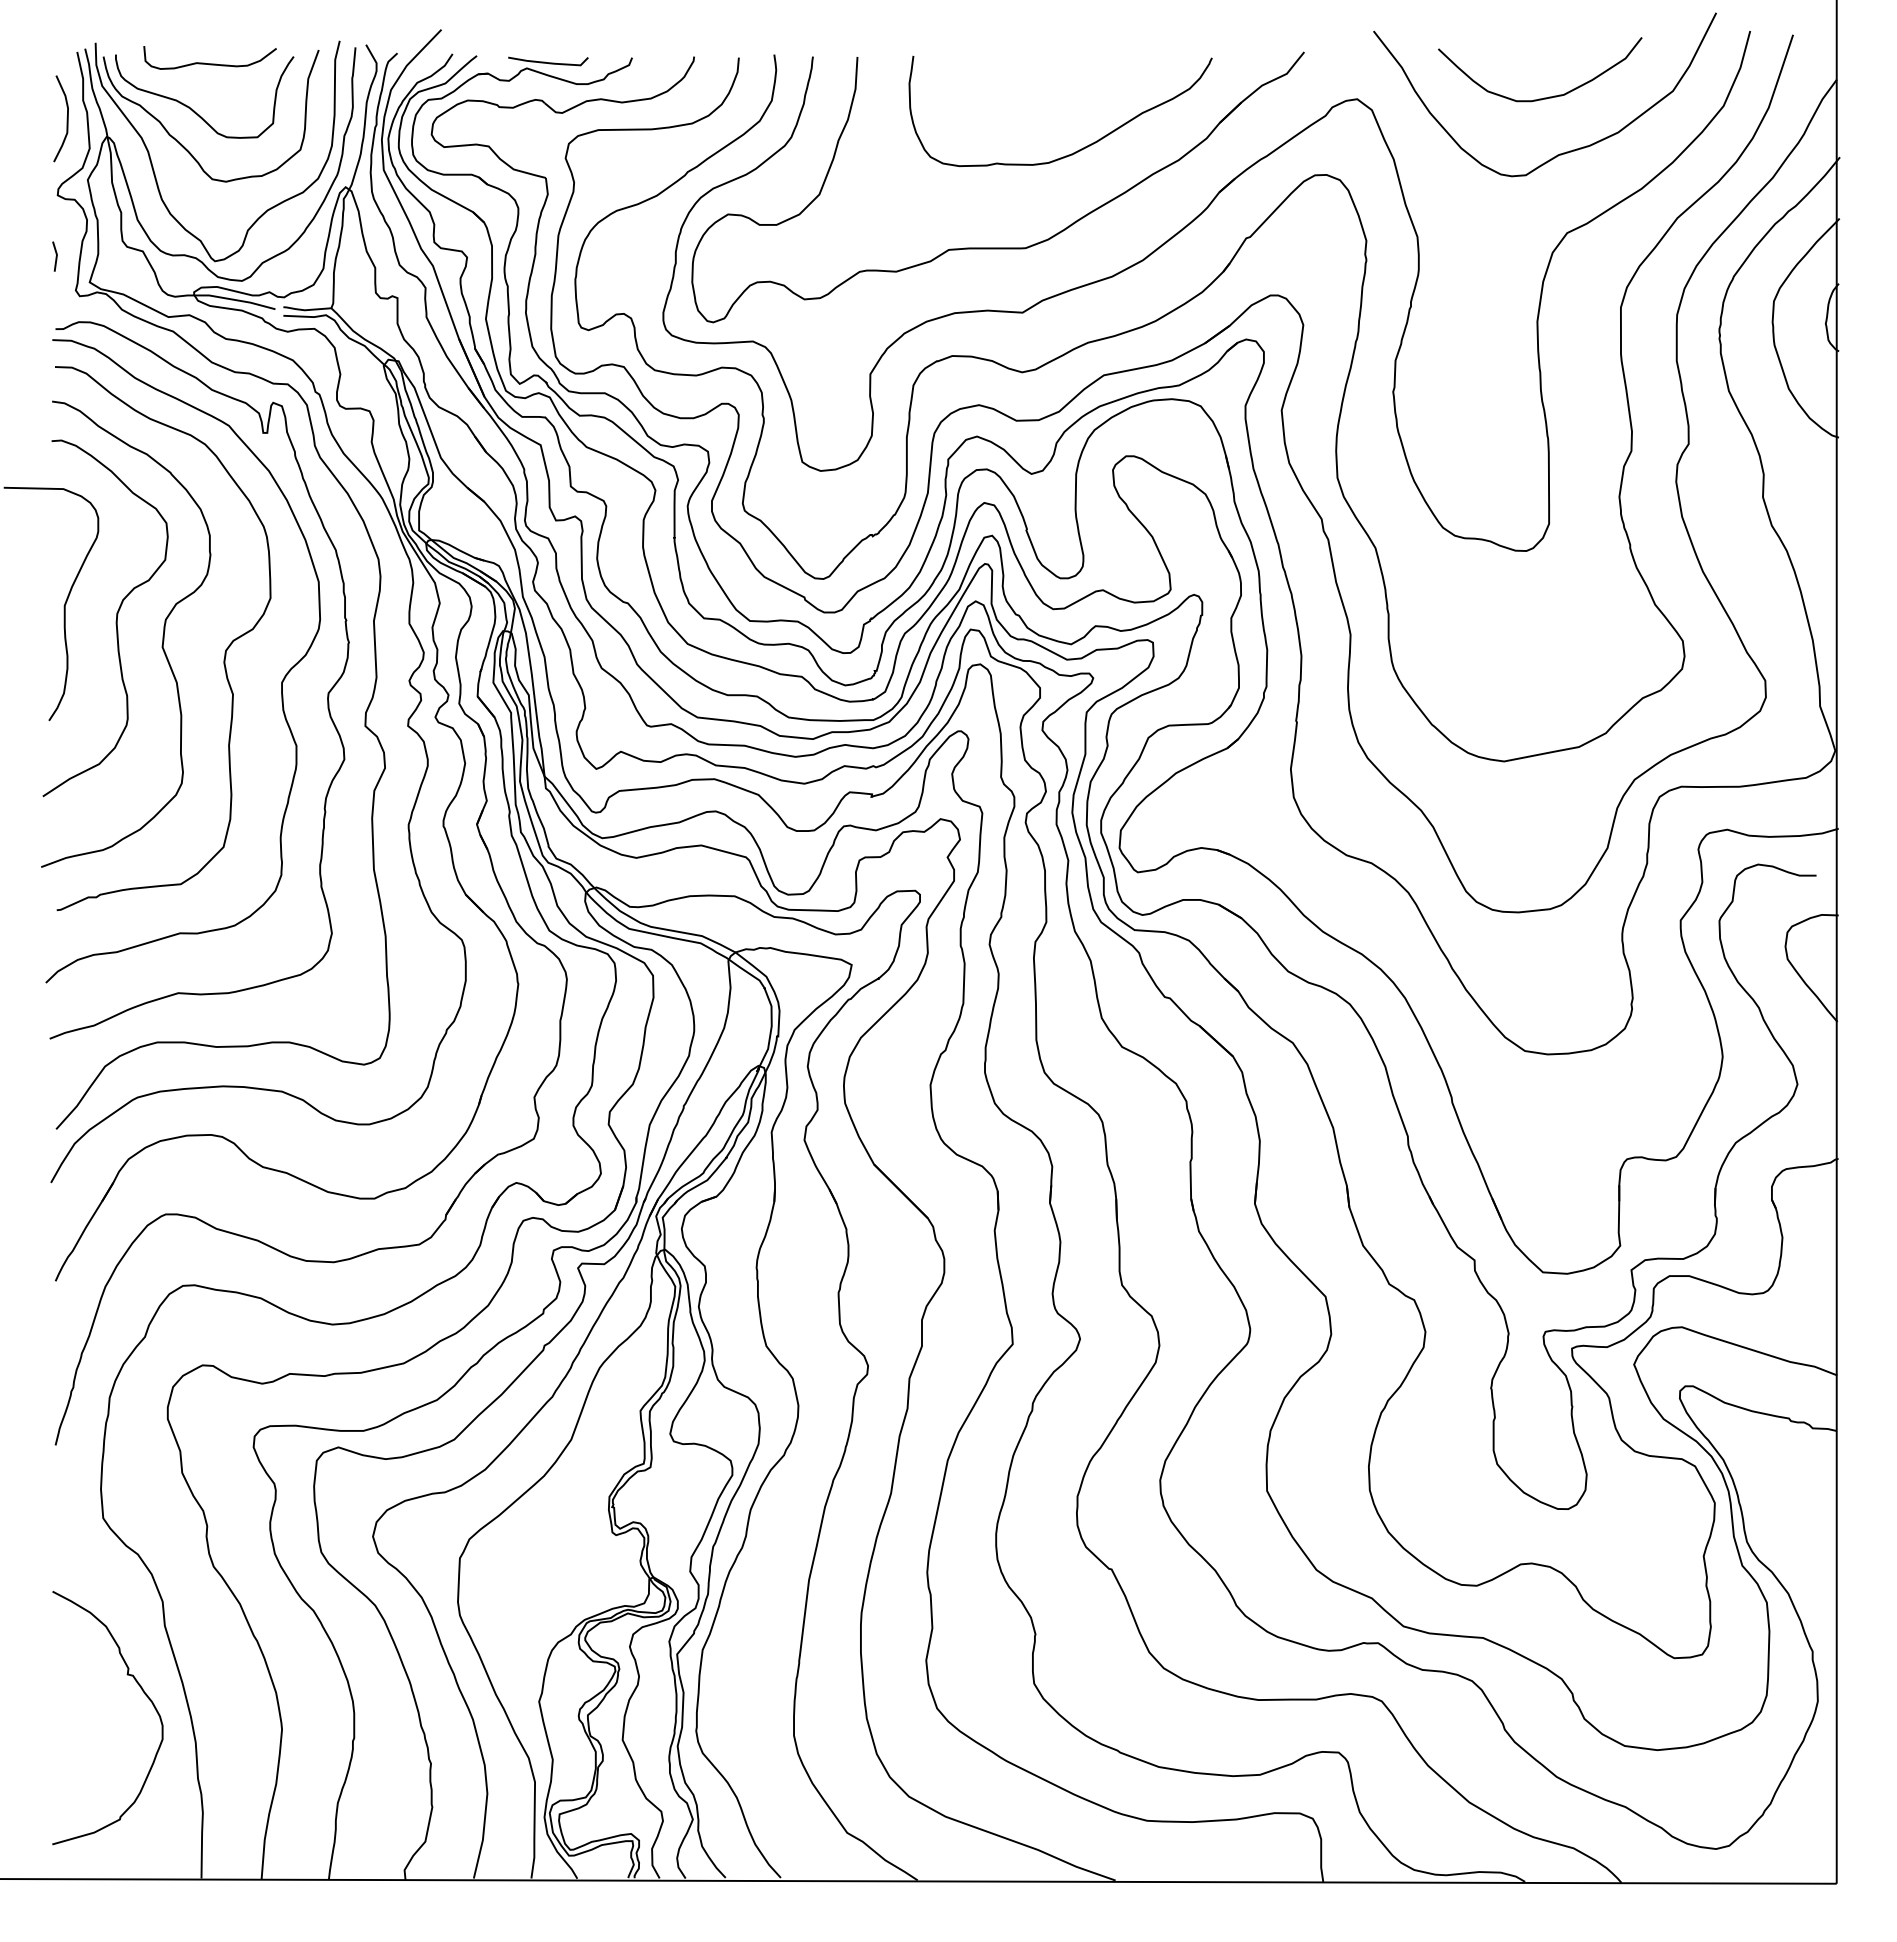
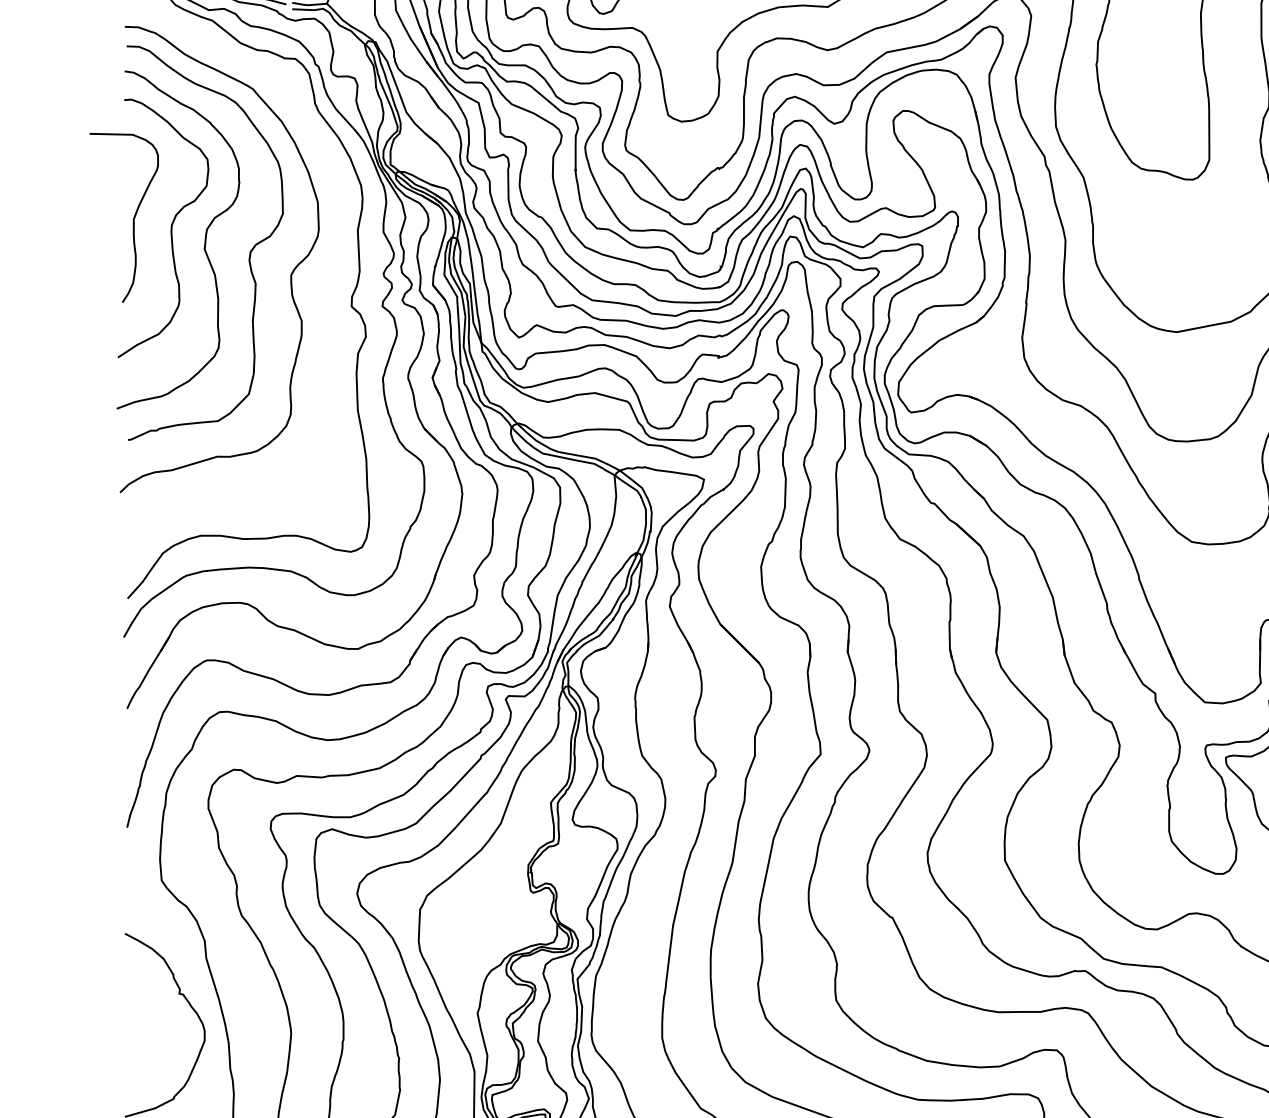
curve: (327, 693) -> (324, 282), removed

